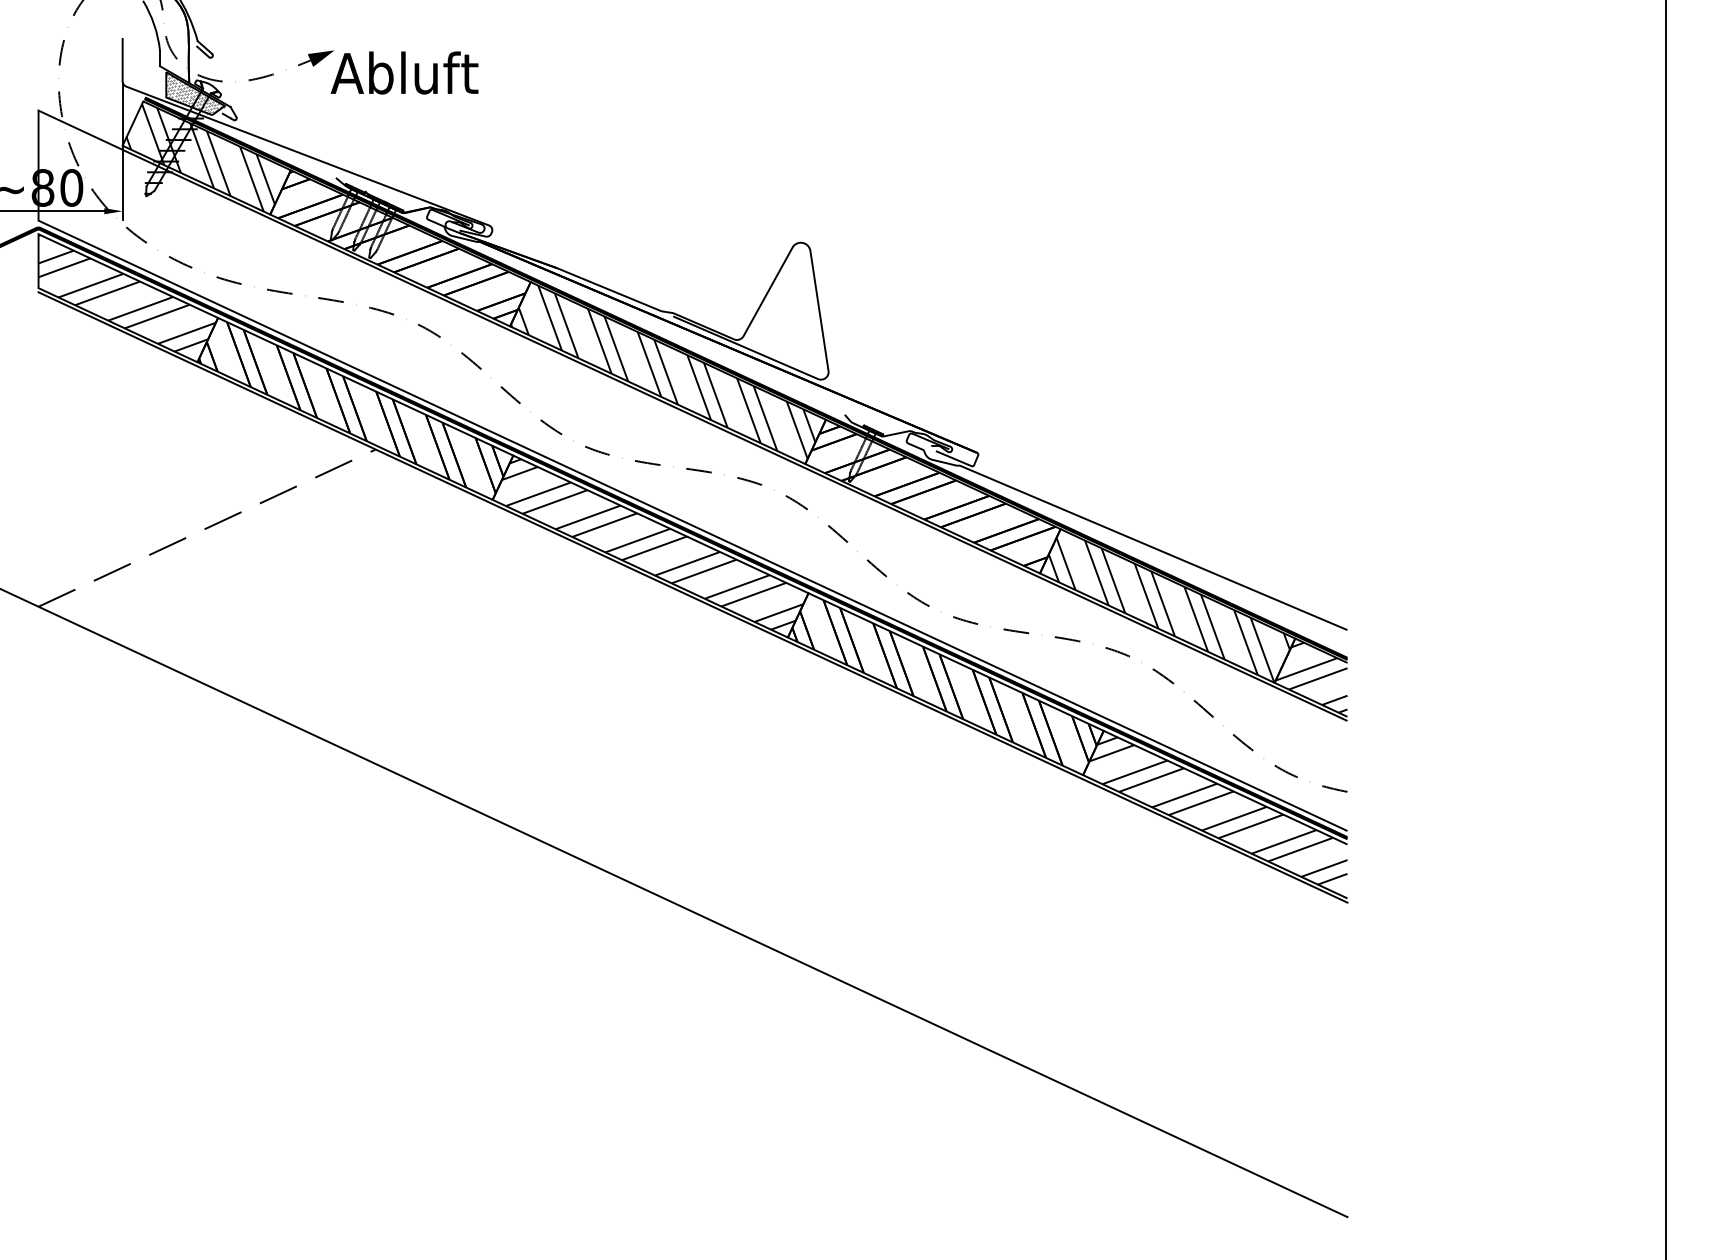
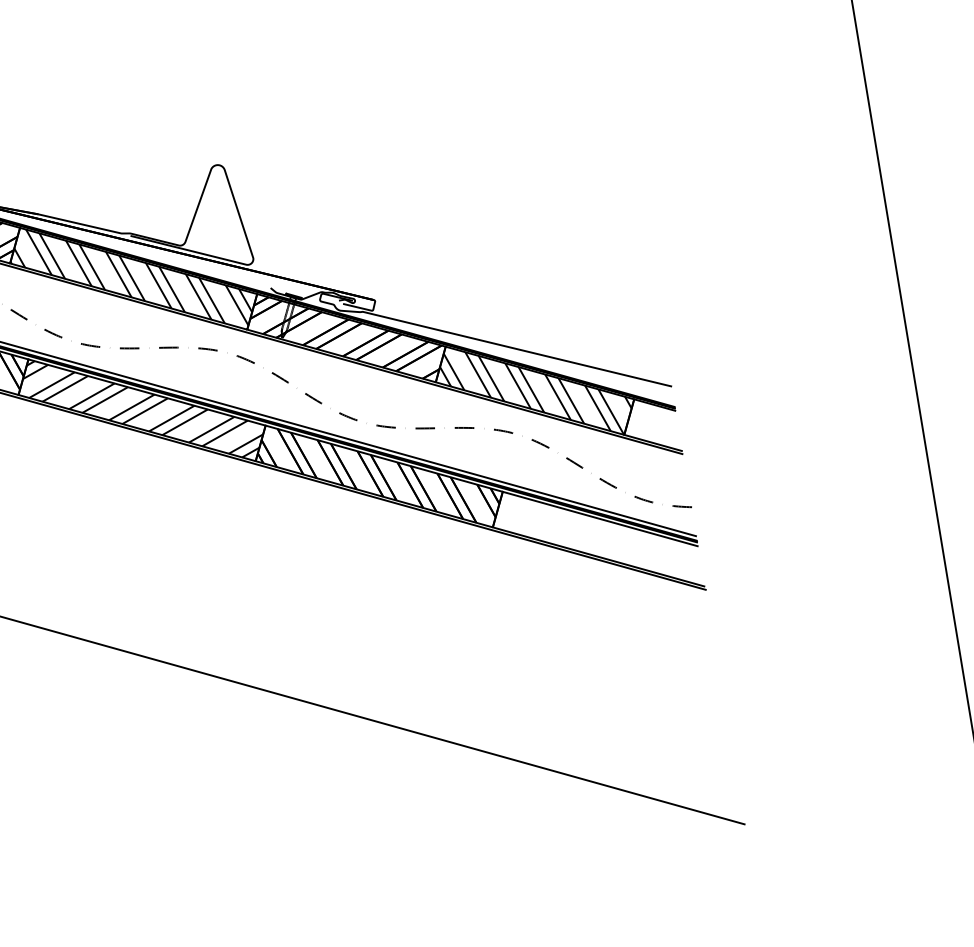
hatch: (1311, 677) -> (651, 426), removed
hatch: (1218, 810) -> (598, 537), removed

